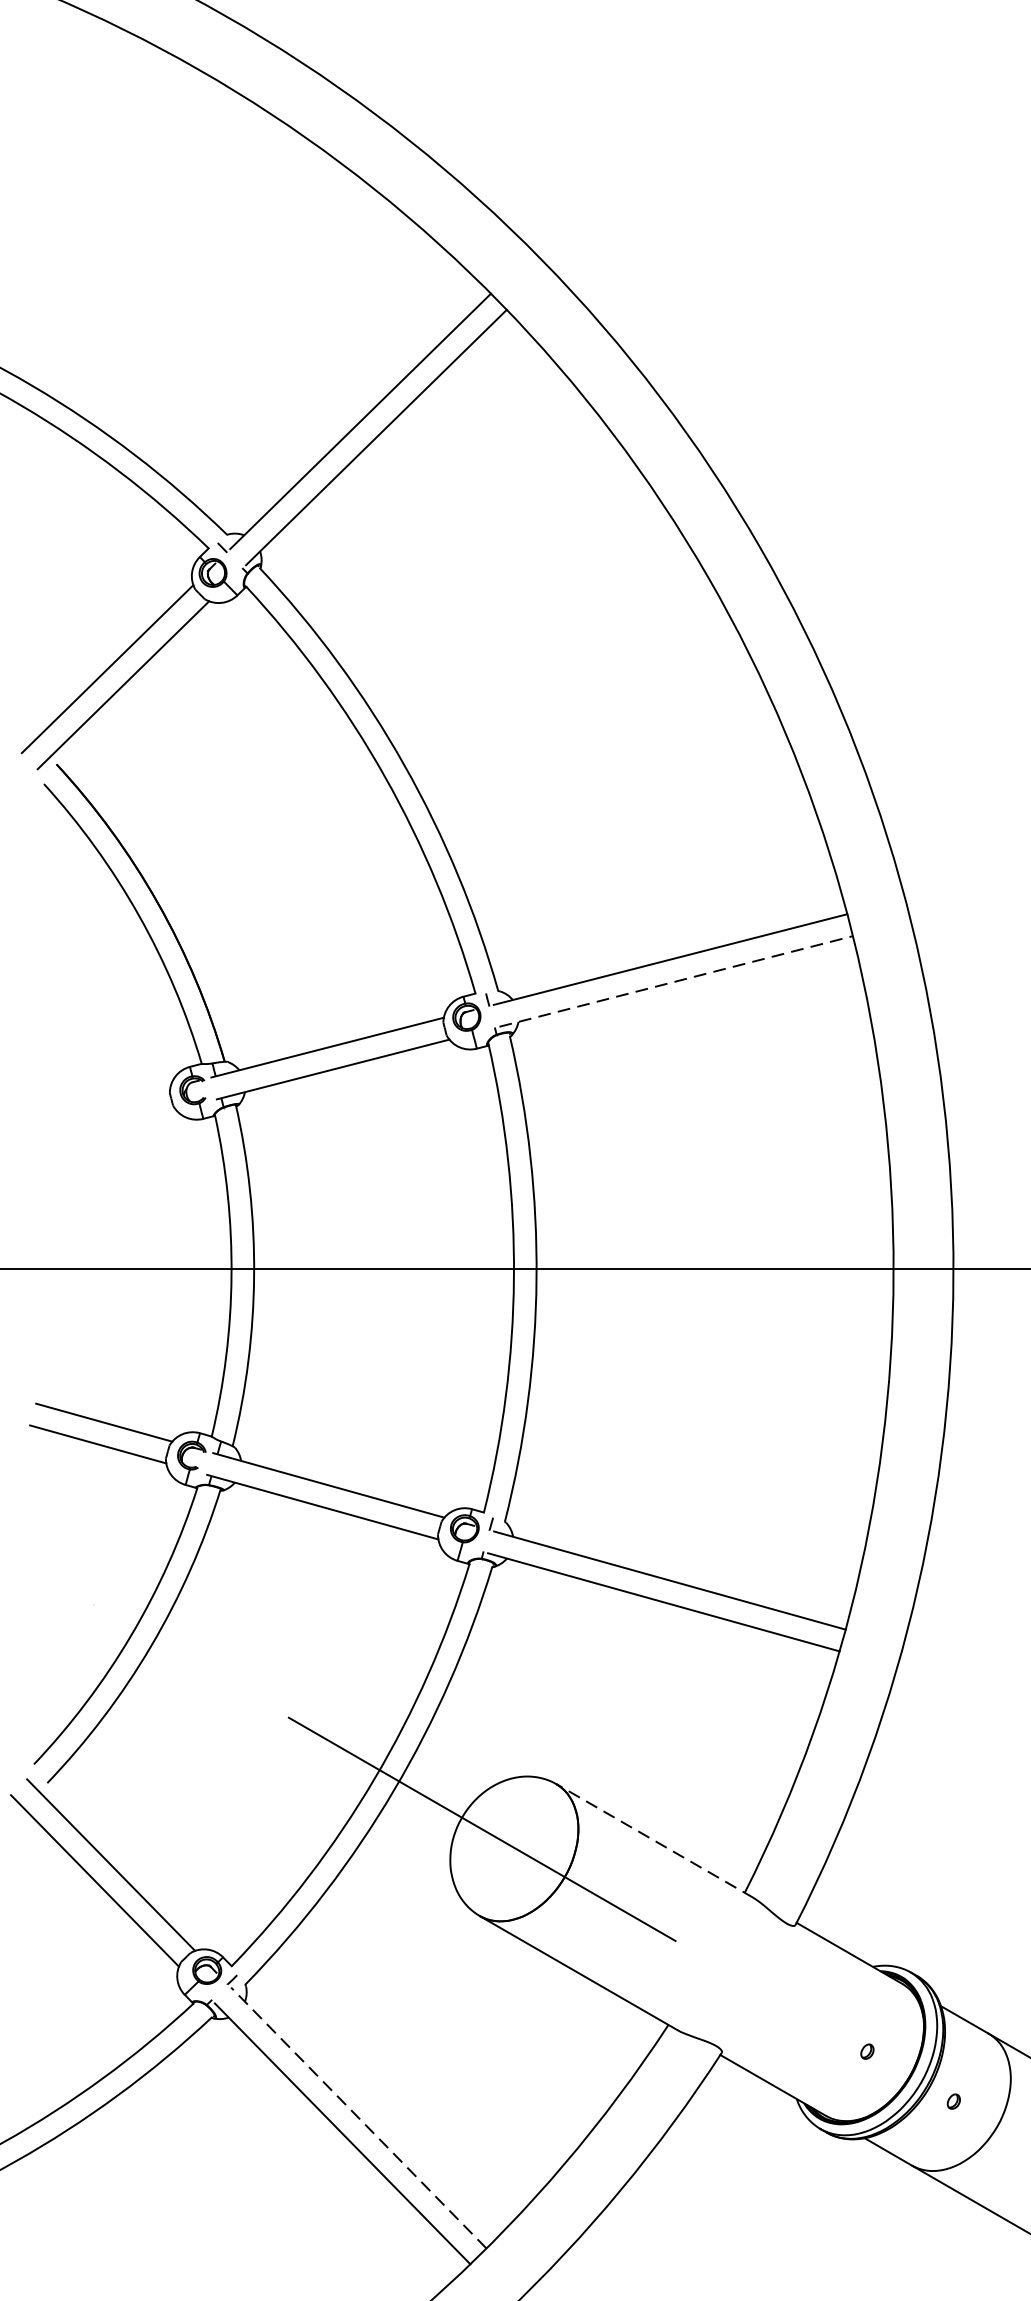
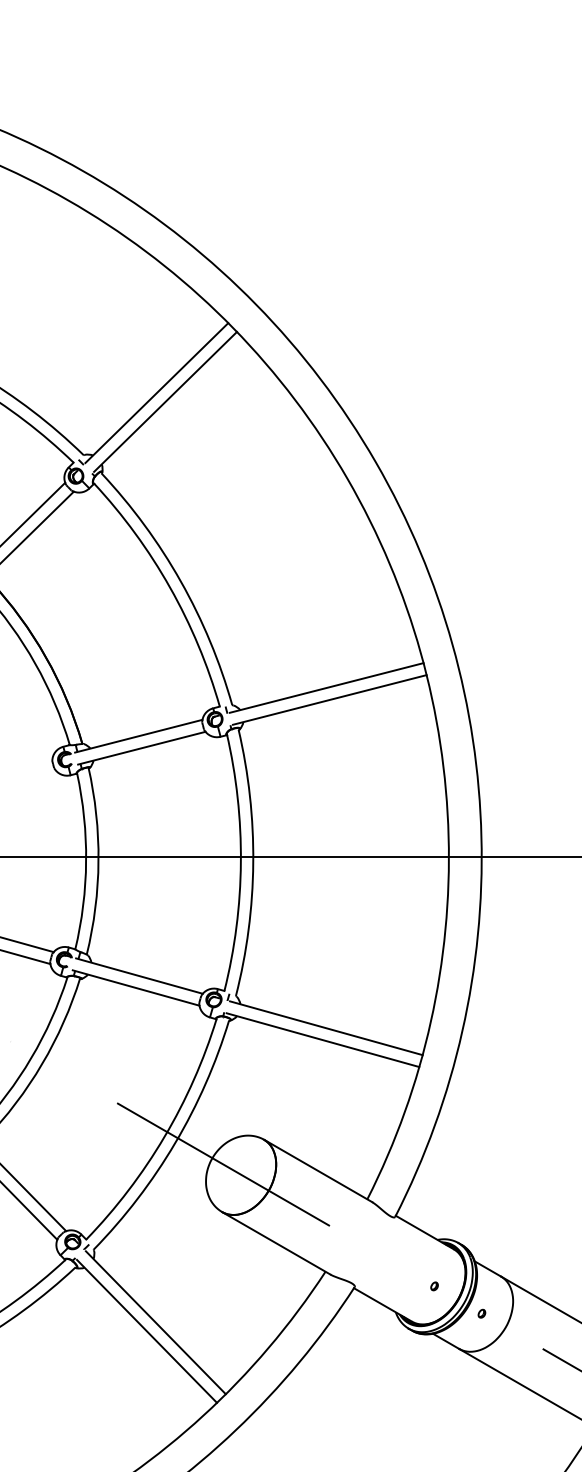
line: (675, 980) -> (329, 699), dashed -> solid
line: (653, 1840) -> (317, 1170), dashed -> solid
line: (358, 2117) -> (155, 1322), dashed -> solid

